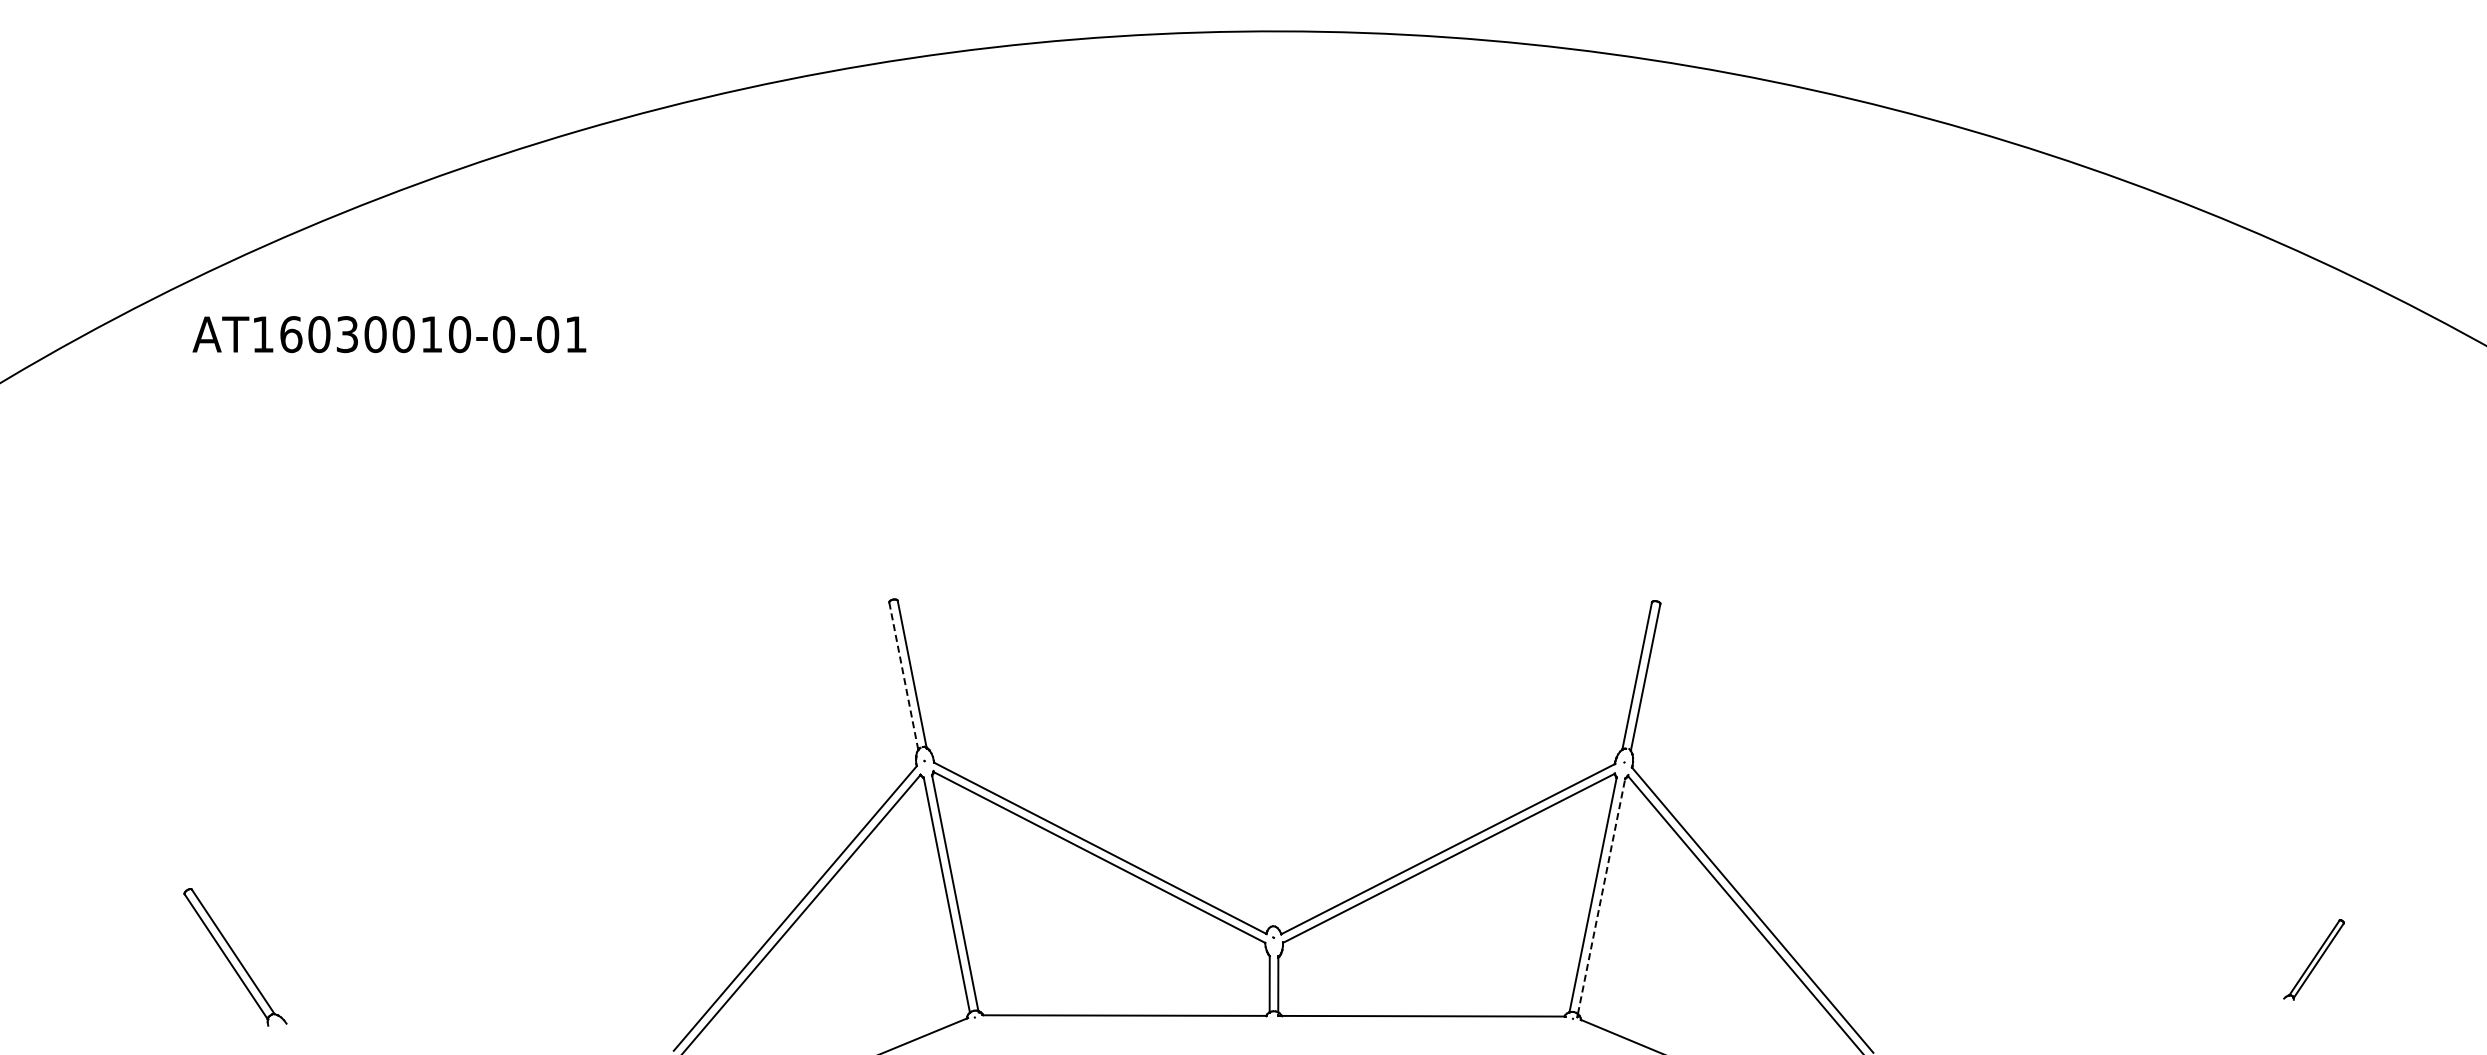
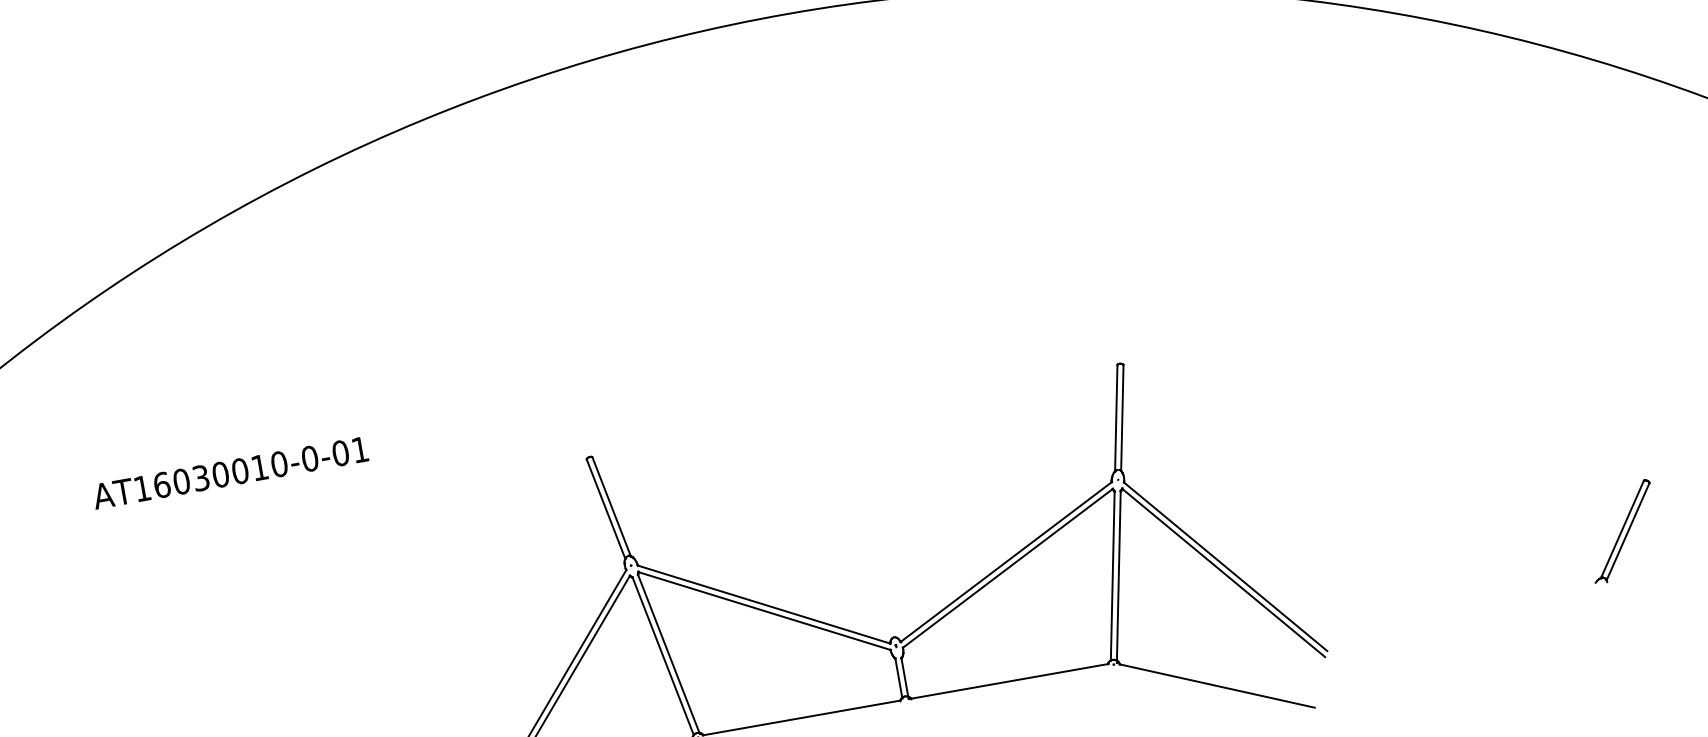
text: (389, 334) -> (230, 472), moved
line: (903, 675) -> (605, 508), dashed -> solid
line: (1601, 896) -> (1118, 575), dashed -> solid
part: (2313, 959) -> (1621, 531), size x1.67

